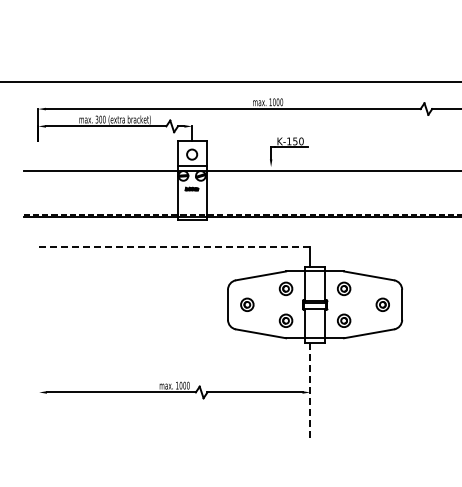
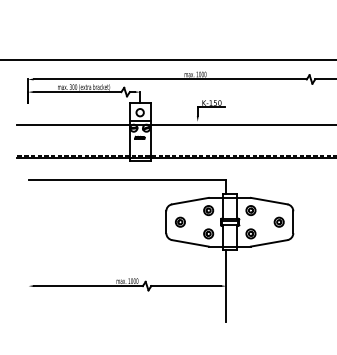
line: (174, 247) -> (127, 180), dashed -> solid
line: (310, 392) -> (226, 286), dashed -> solid

